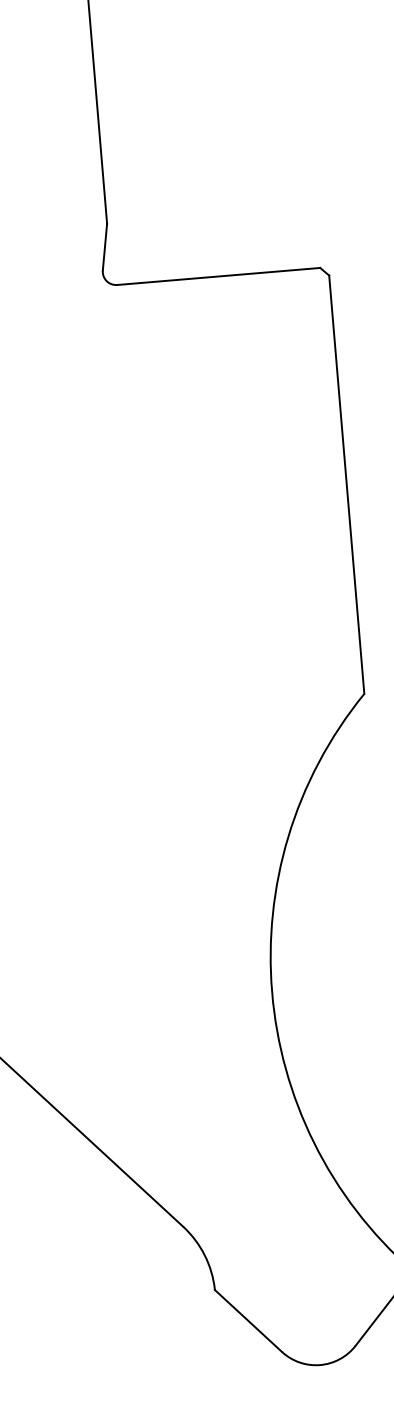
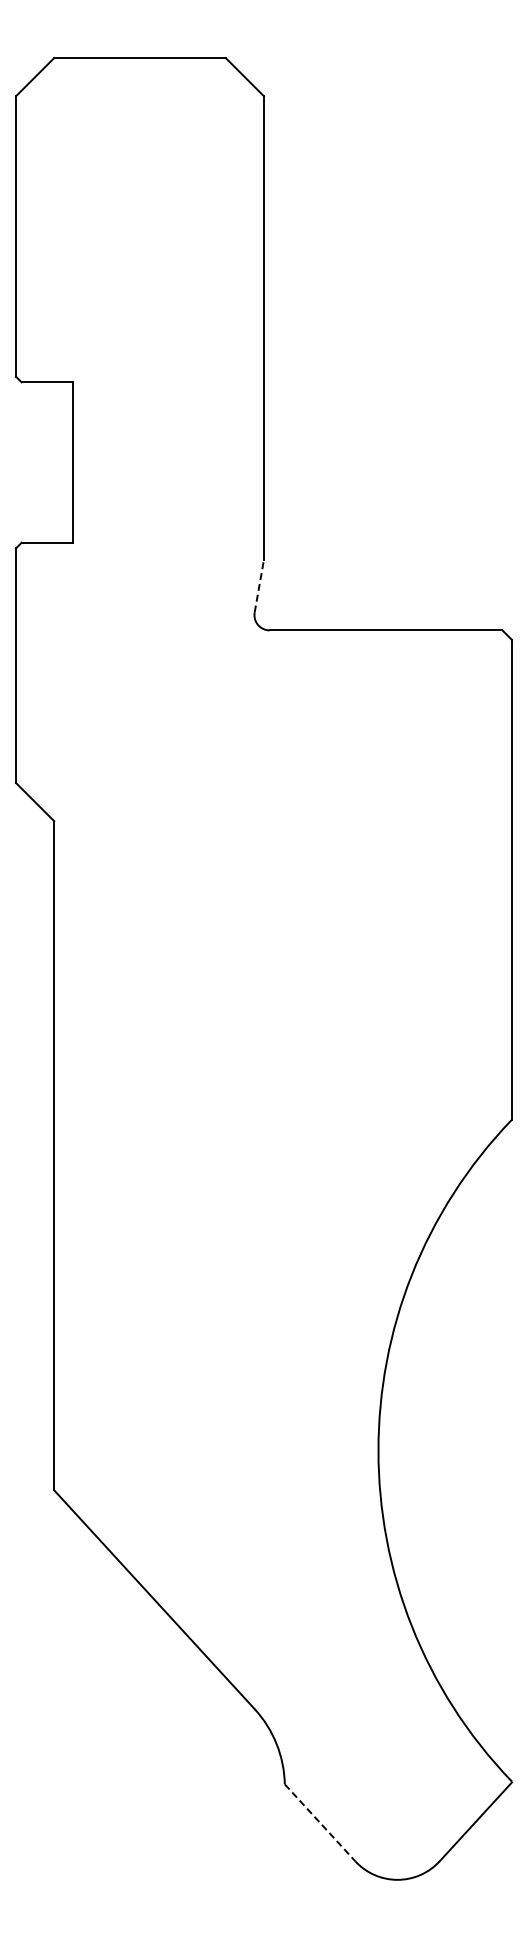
line: (105, 247) -> (259, 586), solid -> dashed
line: (248, 1321) -> (320, 1823), solid -> dashed

